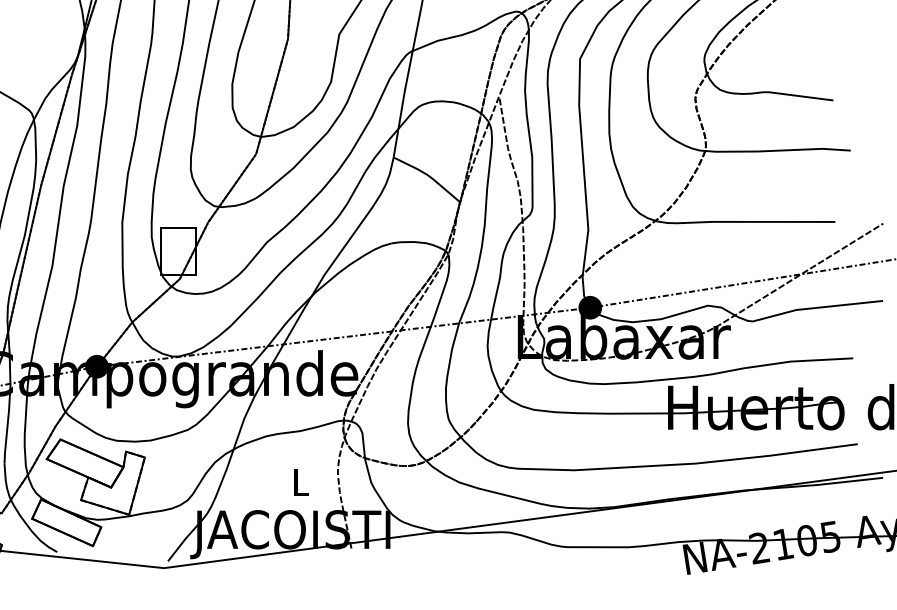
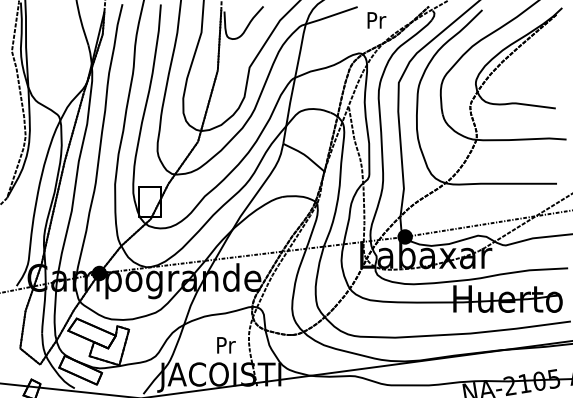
text: (302, 482) -> (226, 345), L -> Pr

